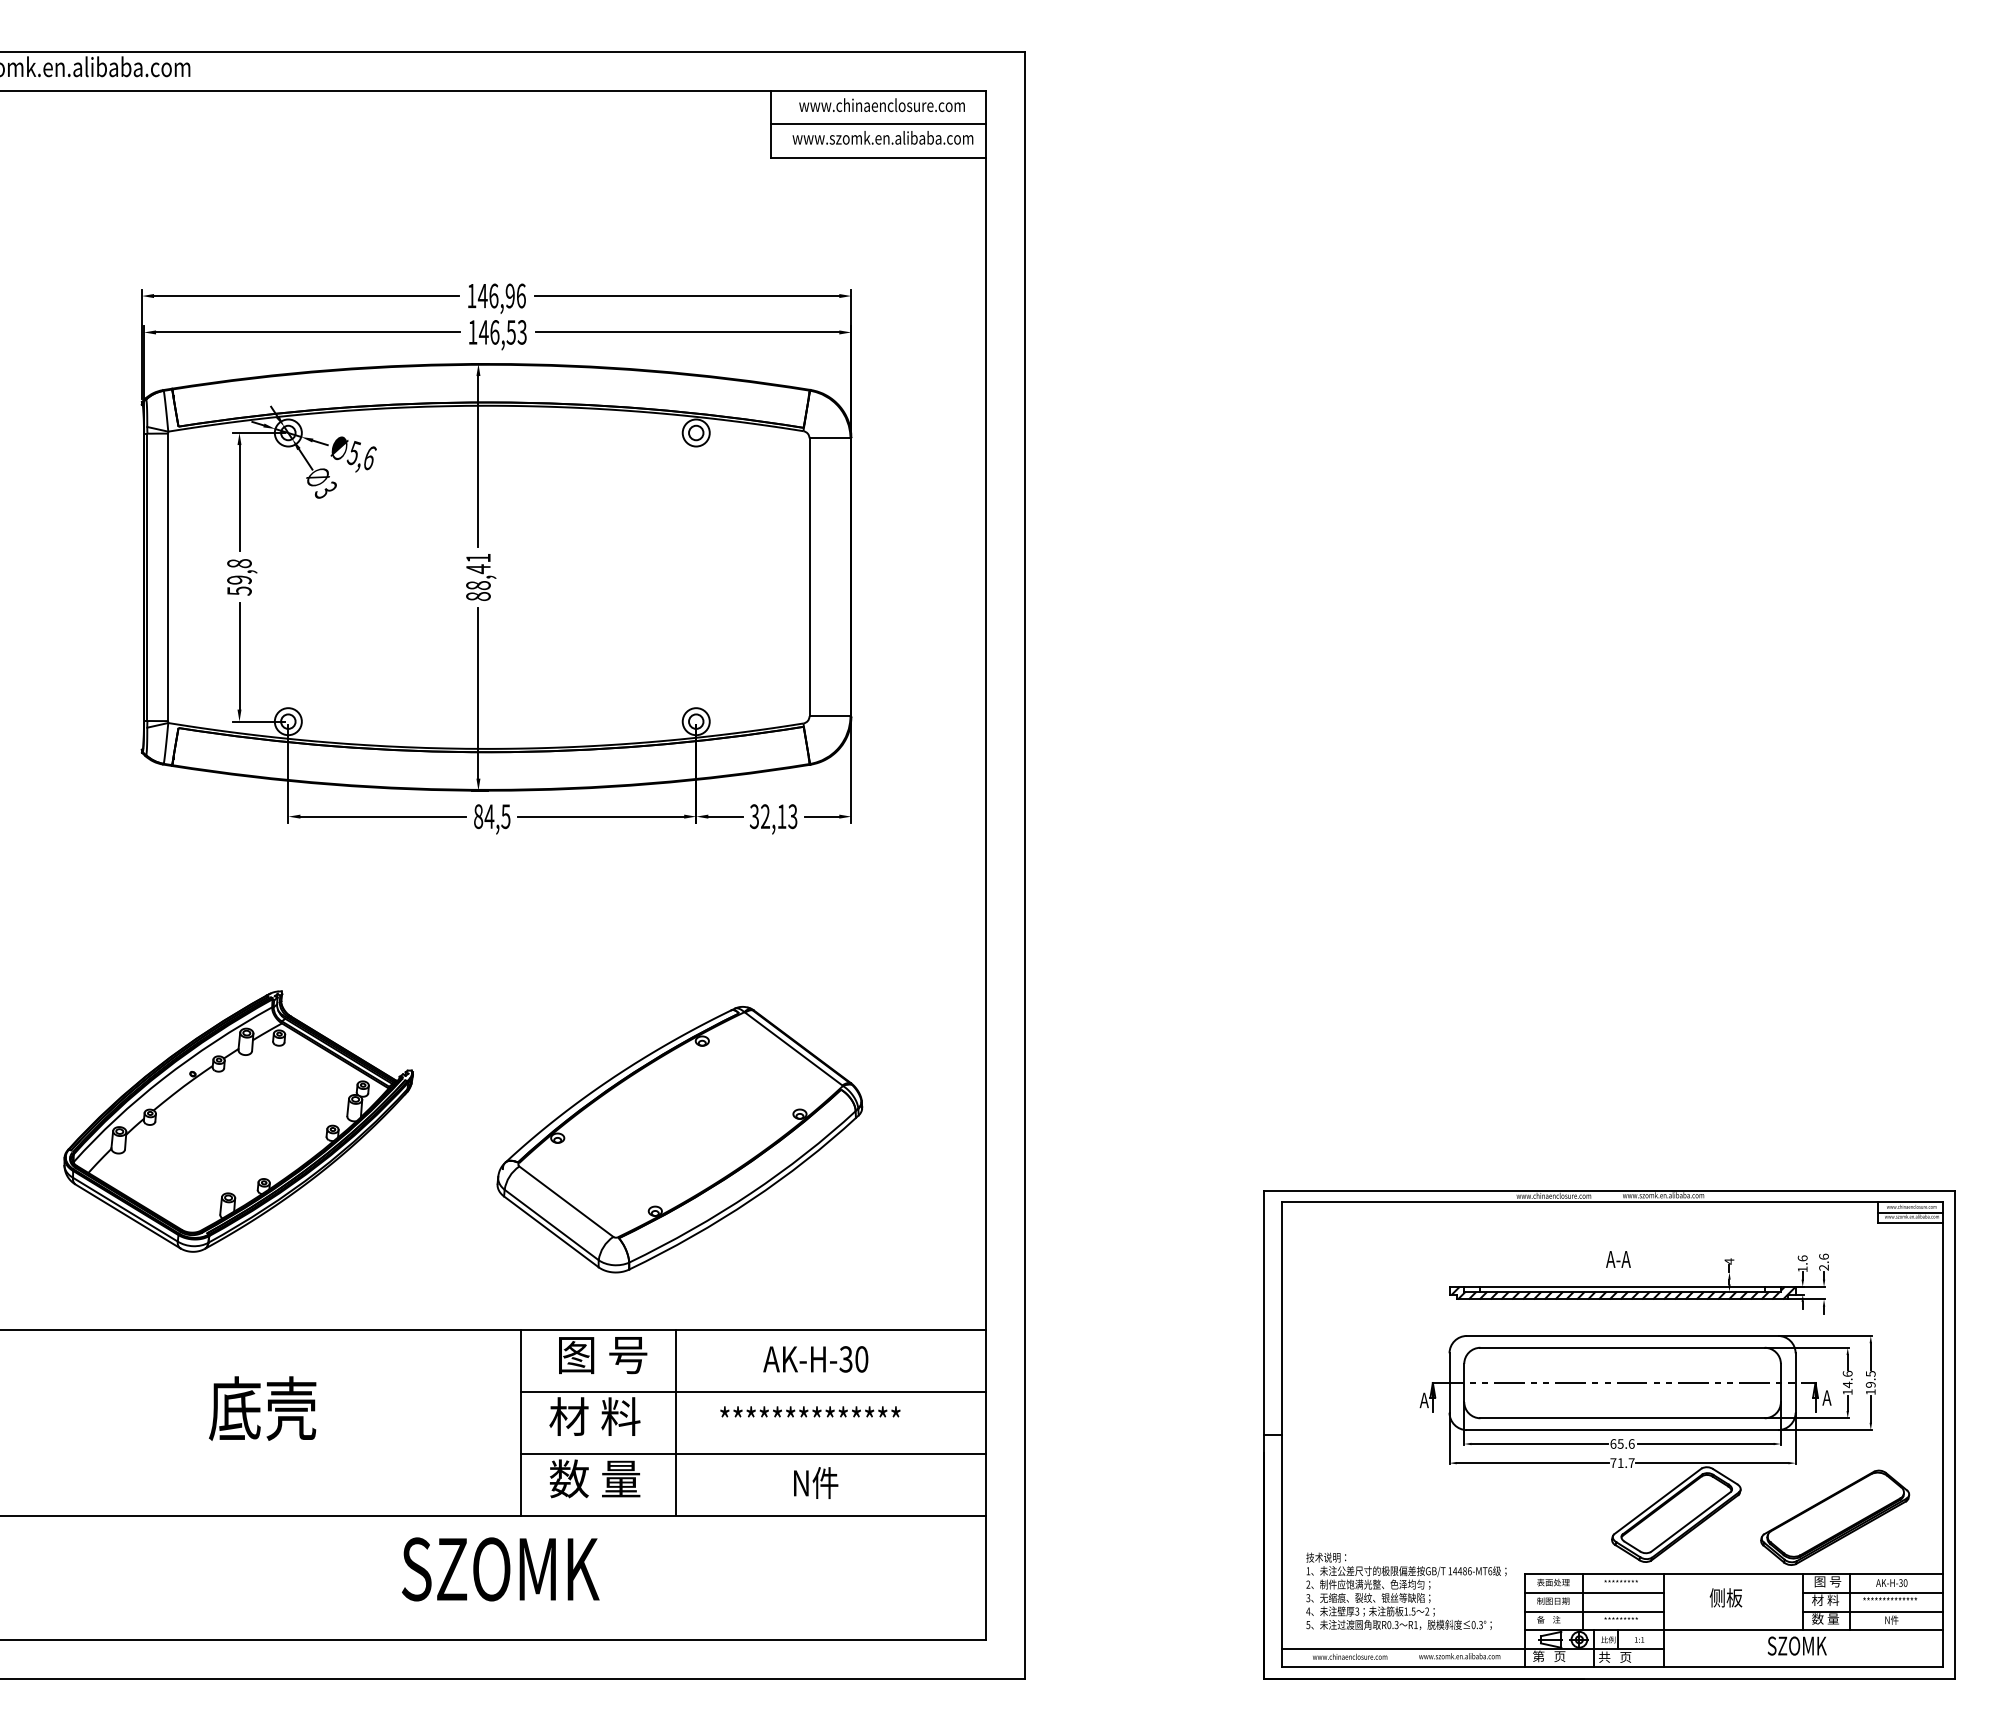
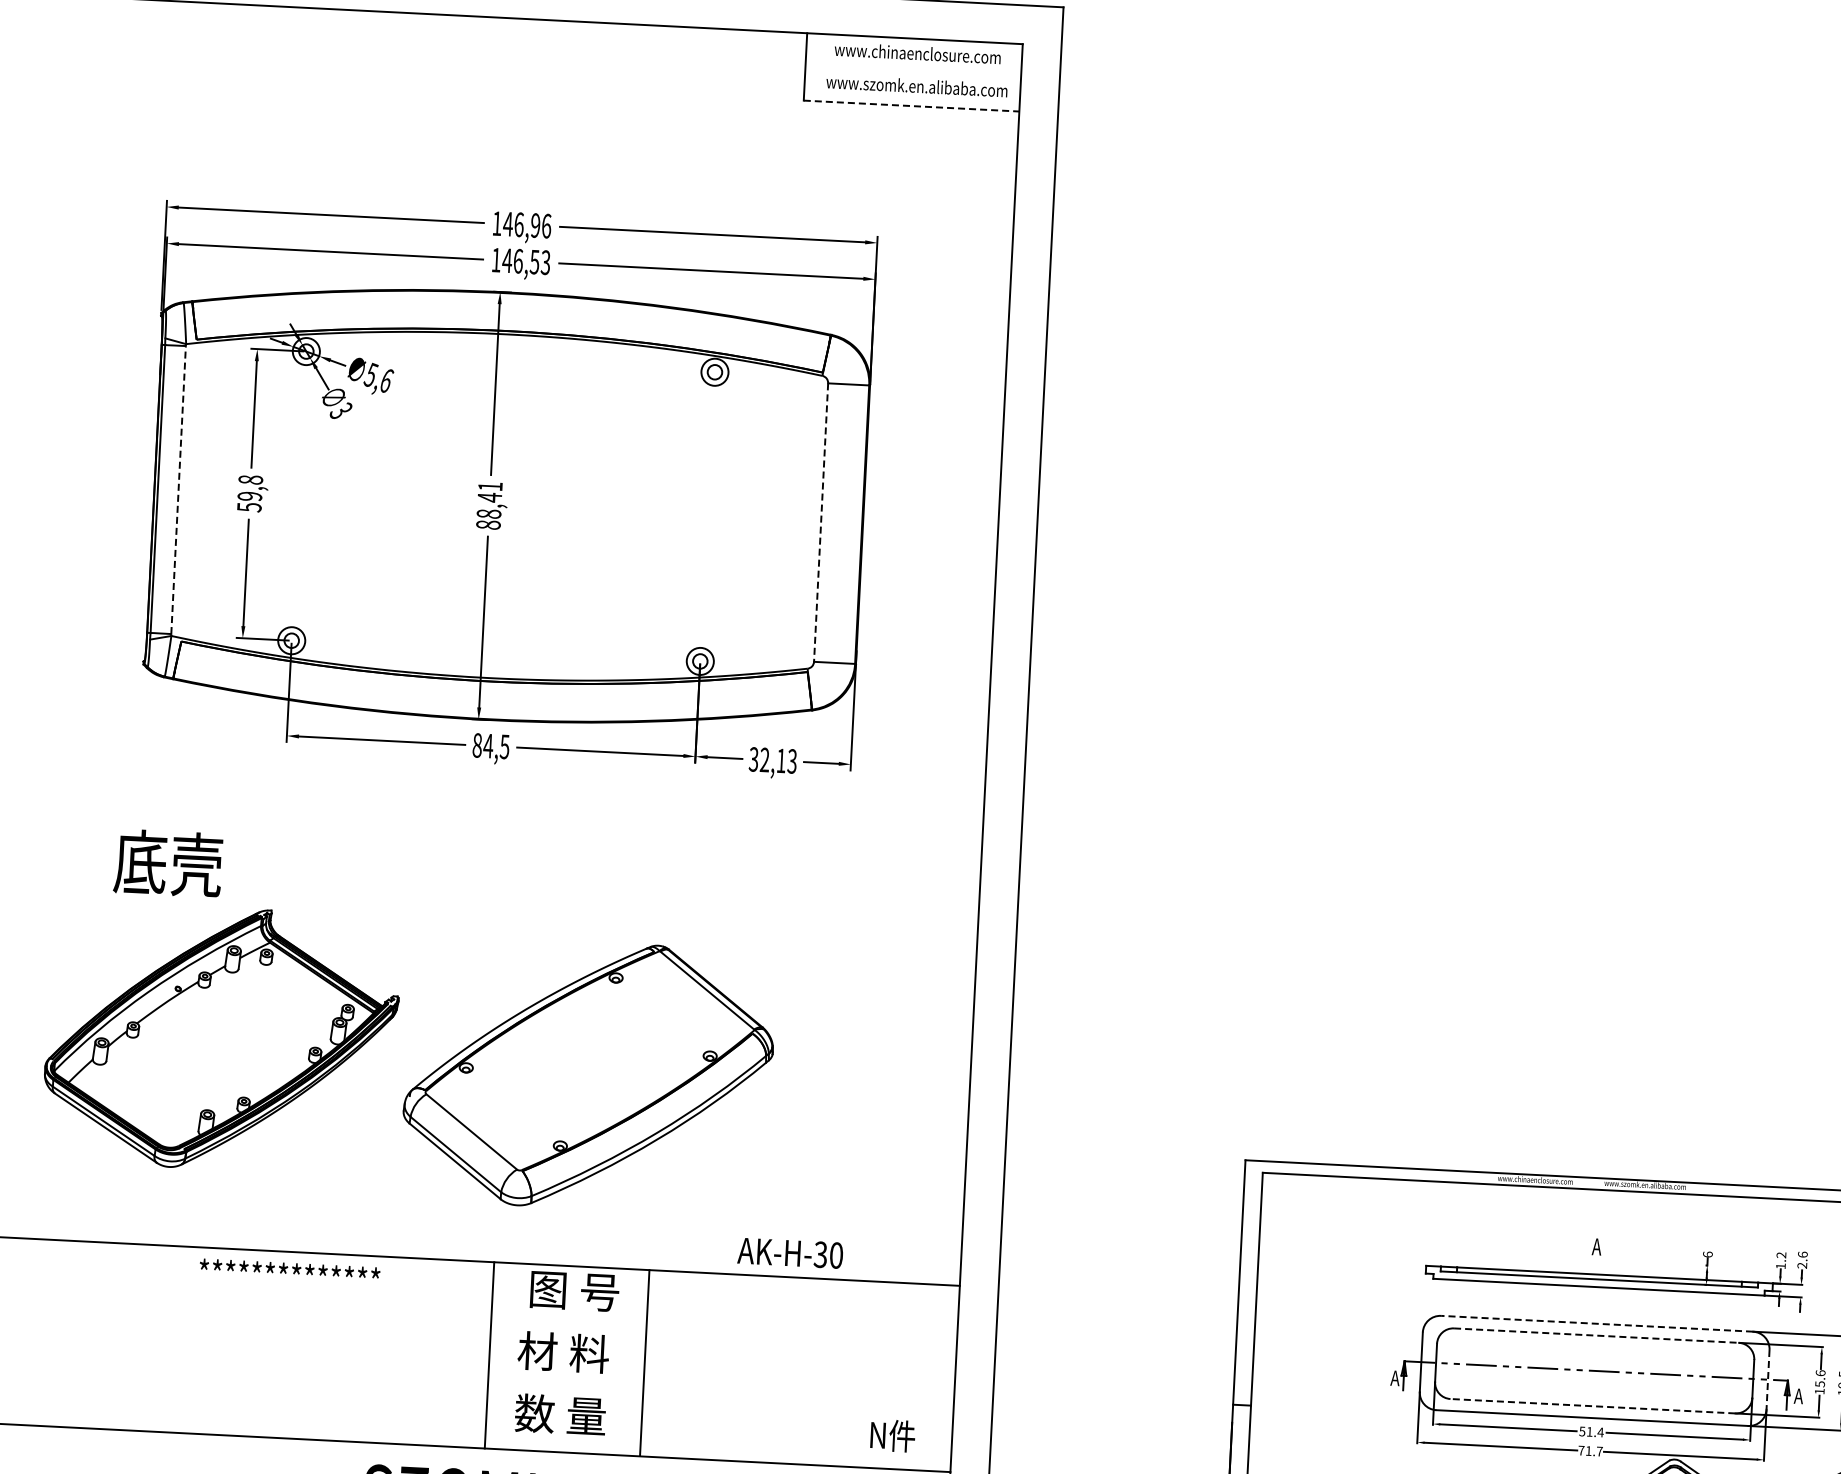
line: (878, 124) -> (913, 72), removed
line: (878, 158) -> (911, 106), solid -> dashed
line: (168, 577) -> (178, 490), solid -> dashed
line: (809, 577) -> (821, 522), solid -> dashed
part: (679, 1139) -> (588, 1075), moved
text: (1802, 1258) -> (1781, 1255), 1.6 -> 1.2
text: (1618, 1259) -> (1596, 1246), A-A -> A
text: (1729, 1261) -> (1707, 1254), 4 -> 6
hatch: (1623, 1292) -> (1600, 1280), removed
line: (1622, 1335) -> (1597, 1323), solid -> dashed
line: (1623, 1347) -> (1597, 1335), solid -> dashed
text: (815, 1359) -> (790, 1253), moved
line: (1795, 1383) -> (1767, 1380), solid -> dashed
text: (1847, 1384) -> (1819, 1383), 14.6 -> 15.6
line: (753, 1392) -> (723, 1336), removed
text: (262, 1408) -> (168, 863), moved
text: (810, 1411) -> (290, 1268), moved
line: (1622, 1418) -> (1592, 1406), solid -> dashed
text: (1622, 1443) -> (1591, 1431), 65.6 -> 51.4
line: (753, 1454) -> (720, 1398), removed
text: (816, 1482) -> (893, 1435), moved

